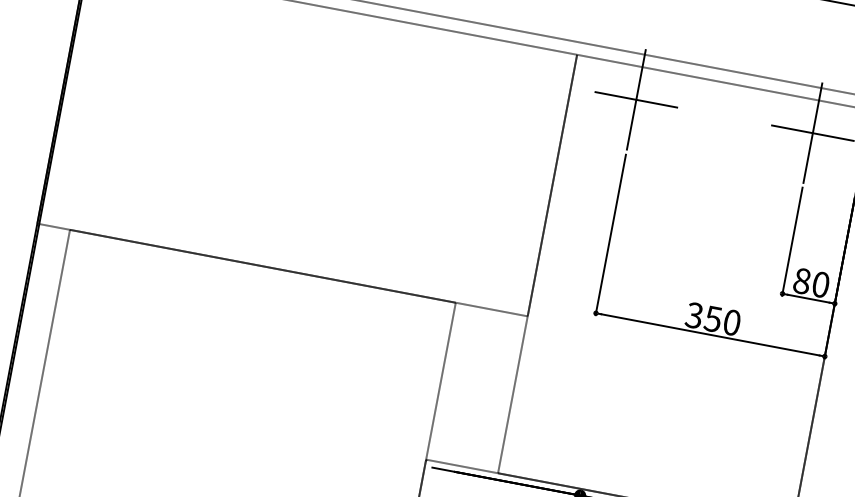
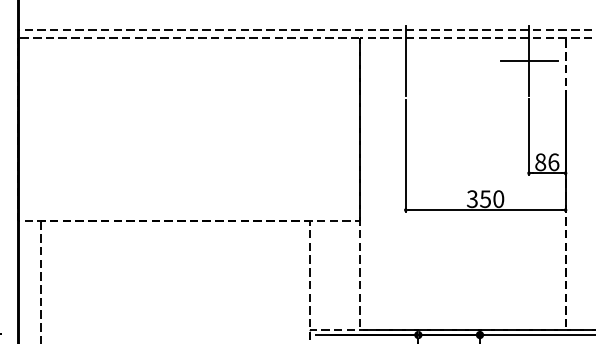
line: (635, 100) -> (405, 61), removed
text: (820, 284) -> (553, 162), 80 -> 86

